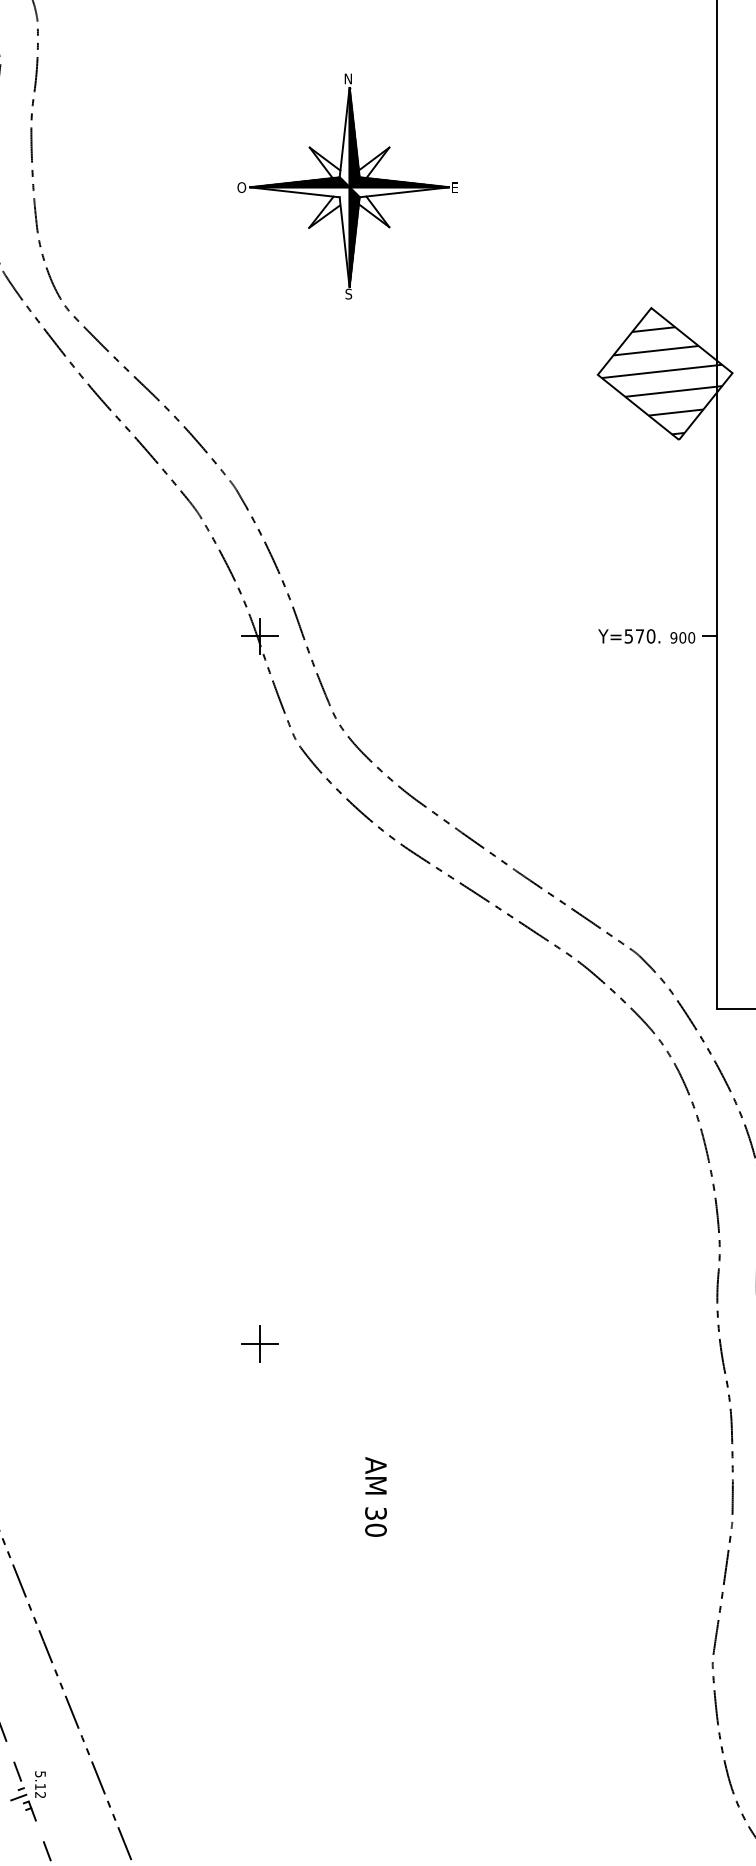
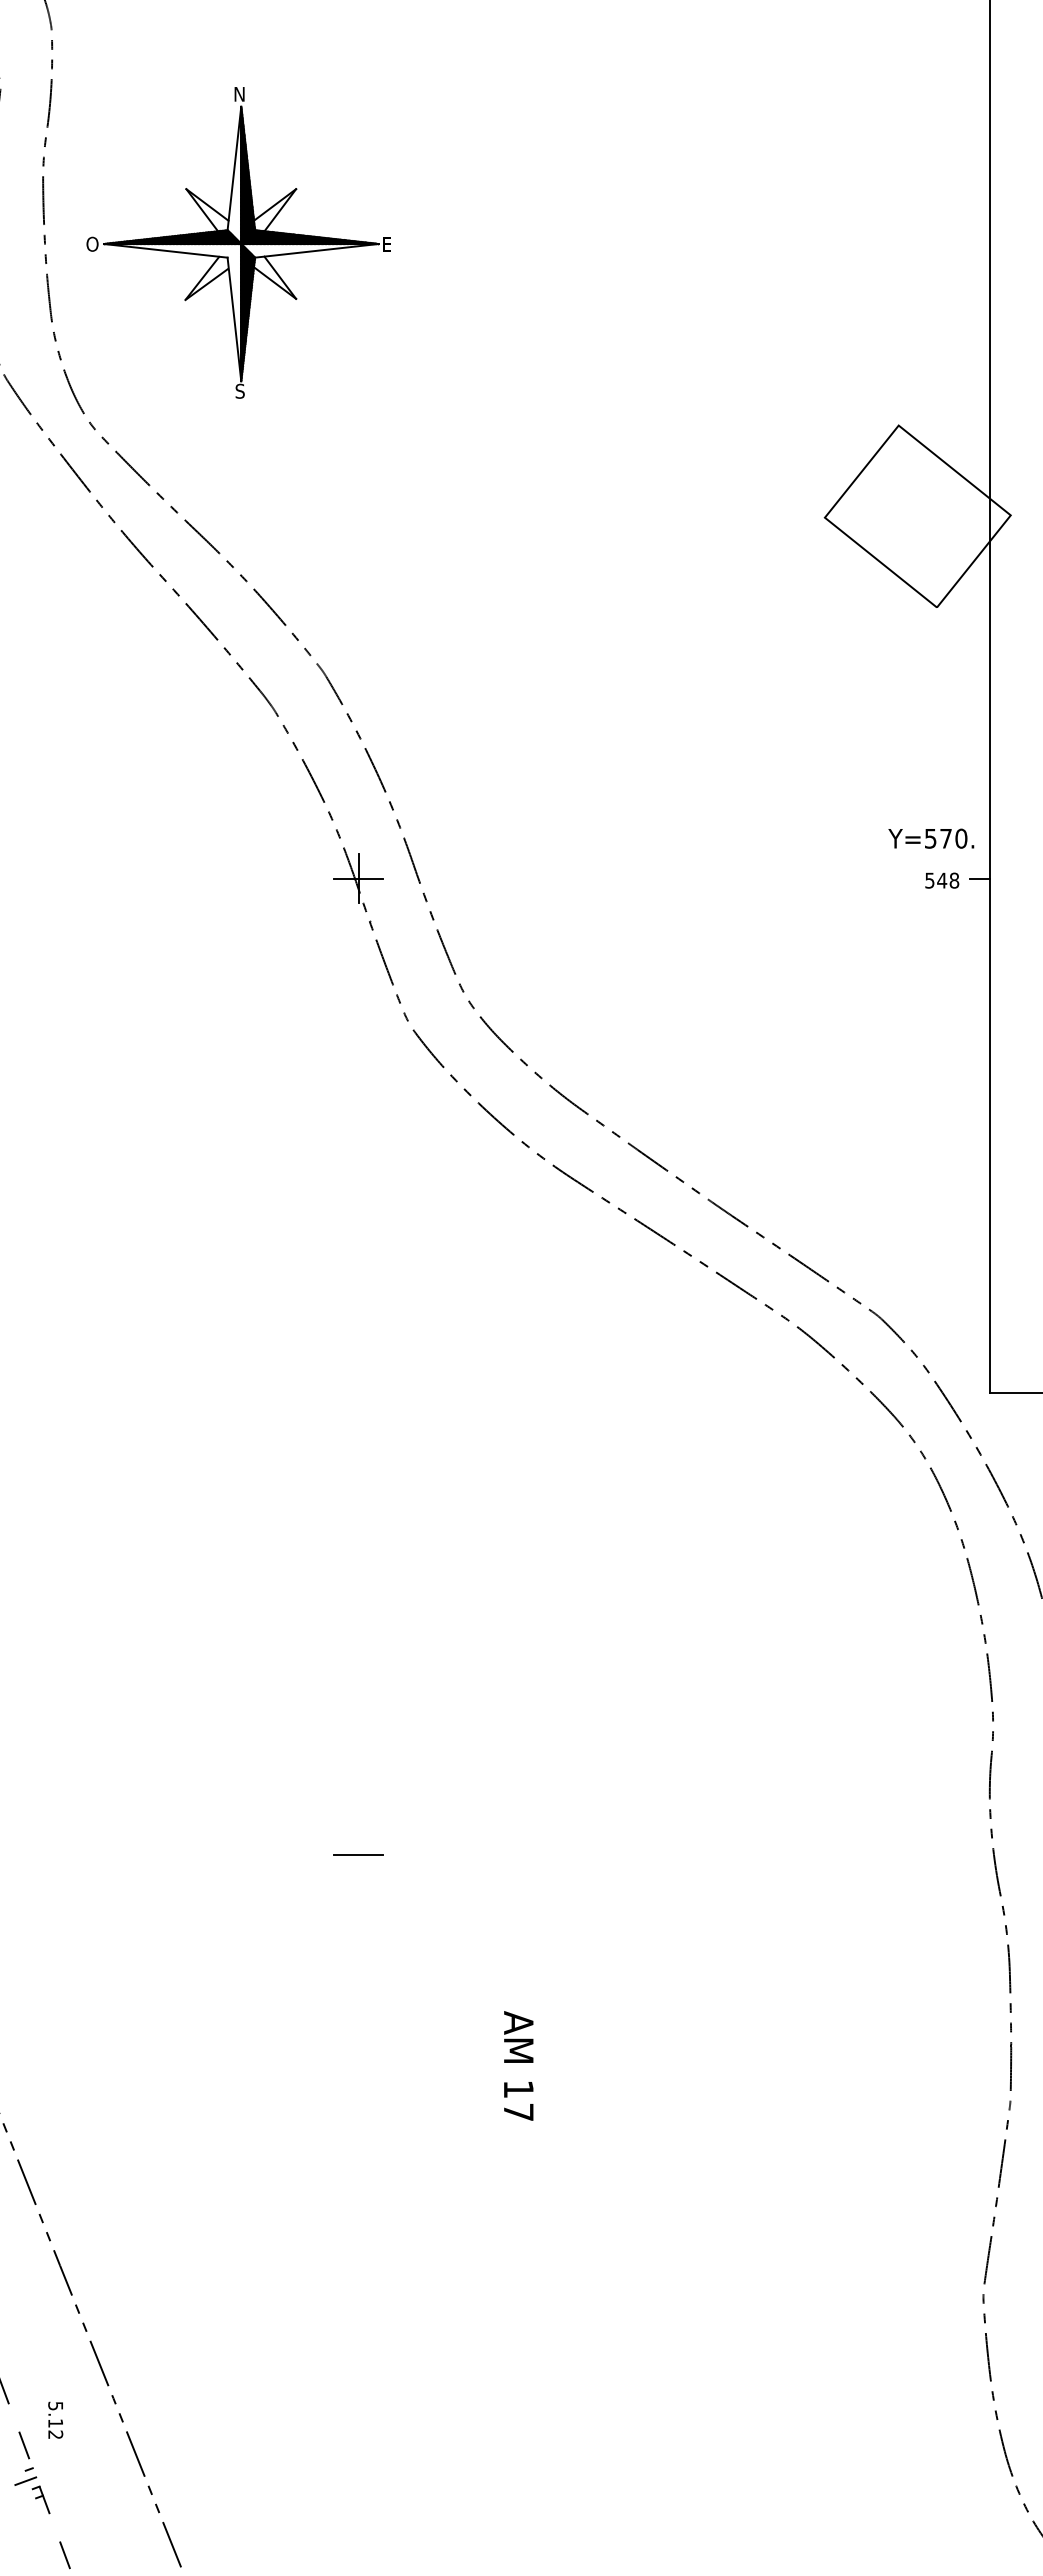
part: (347, 186) -> (238, 242), moved
hatch: (662, 371) -> (913, 512), removed
text: (629, 636) -> (931, 838), moved
text: (683, 637) -> (942, 880), 900 -> 548
line: (259, 1343) -> (358, 1854), removed
text: (375, 1521) -> (518, 2100), 30 -> 17
text: (40, 1784) -> (55, 2419), moved

